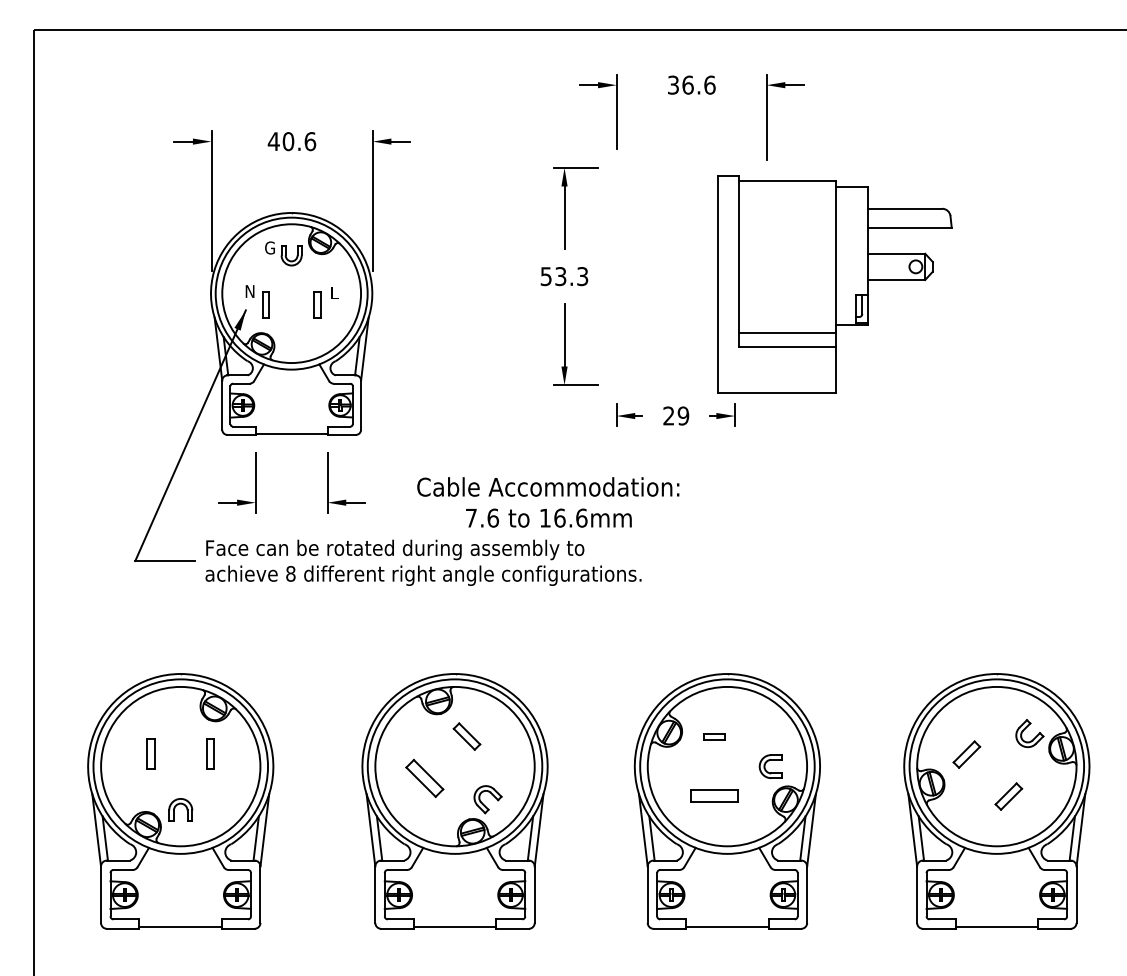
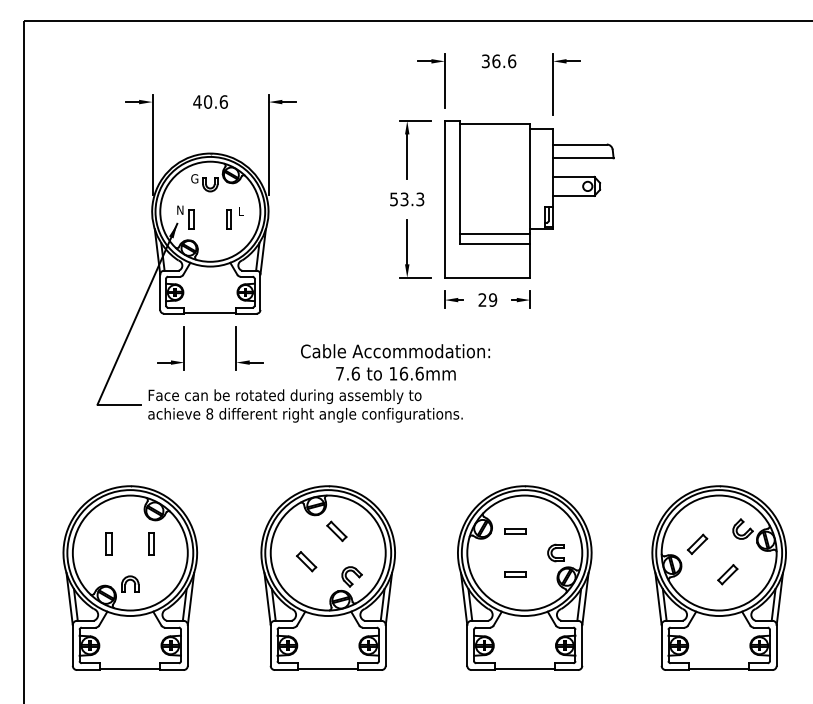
part: (835, 284) -> (529, 199), moved
part: (714, 736) -> (515, 531), size x1.43
part: (424, 778) -> (306, 561), size x0.71
part: (714, 796) -> (515, 574), size x0.62

